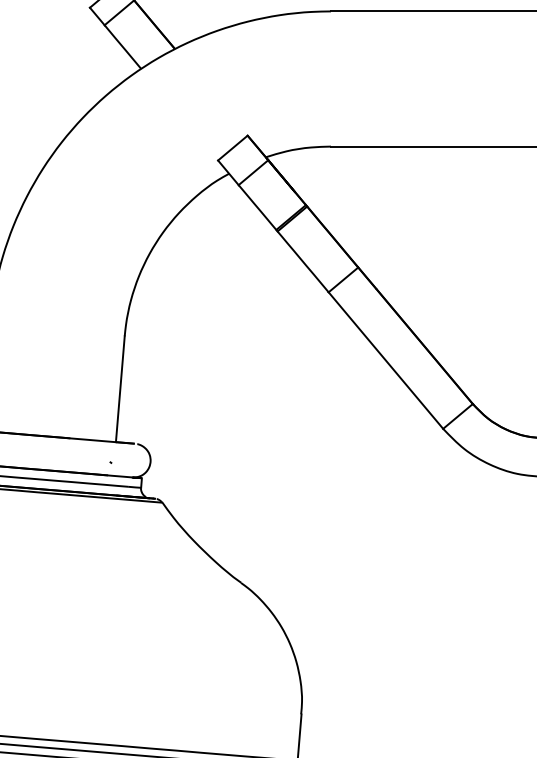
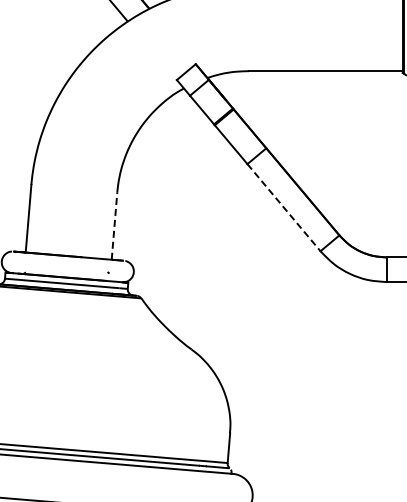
line: (385, 360) -> (283, 207), solid -> dashed
line: (120, 388) -> (114, 225), solid -> dashed

